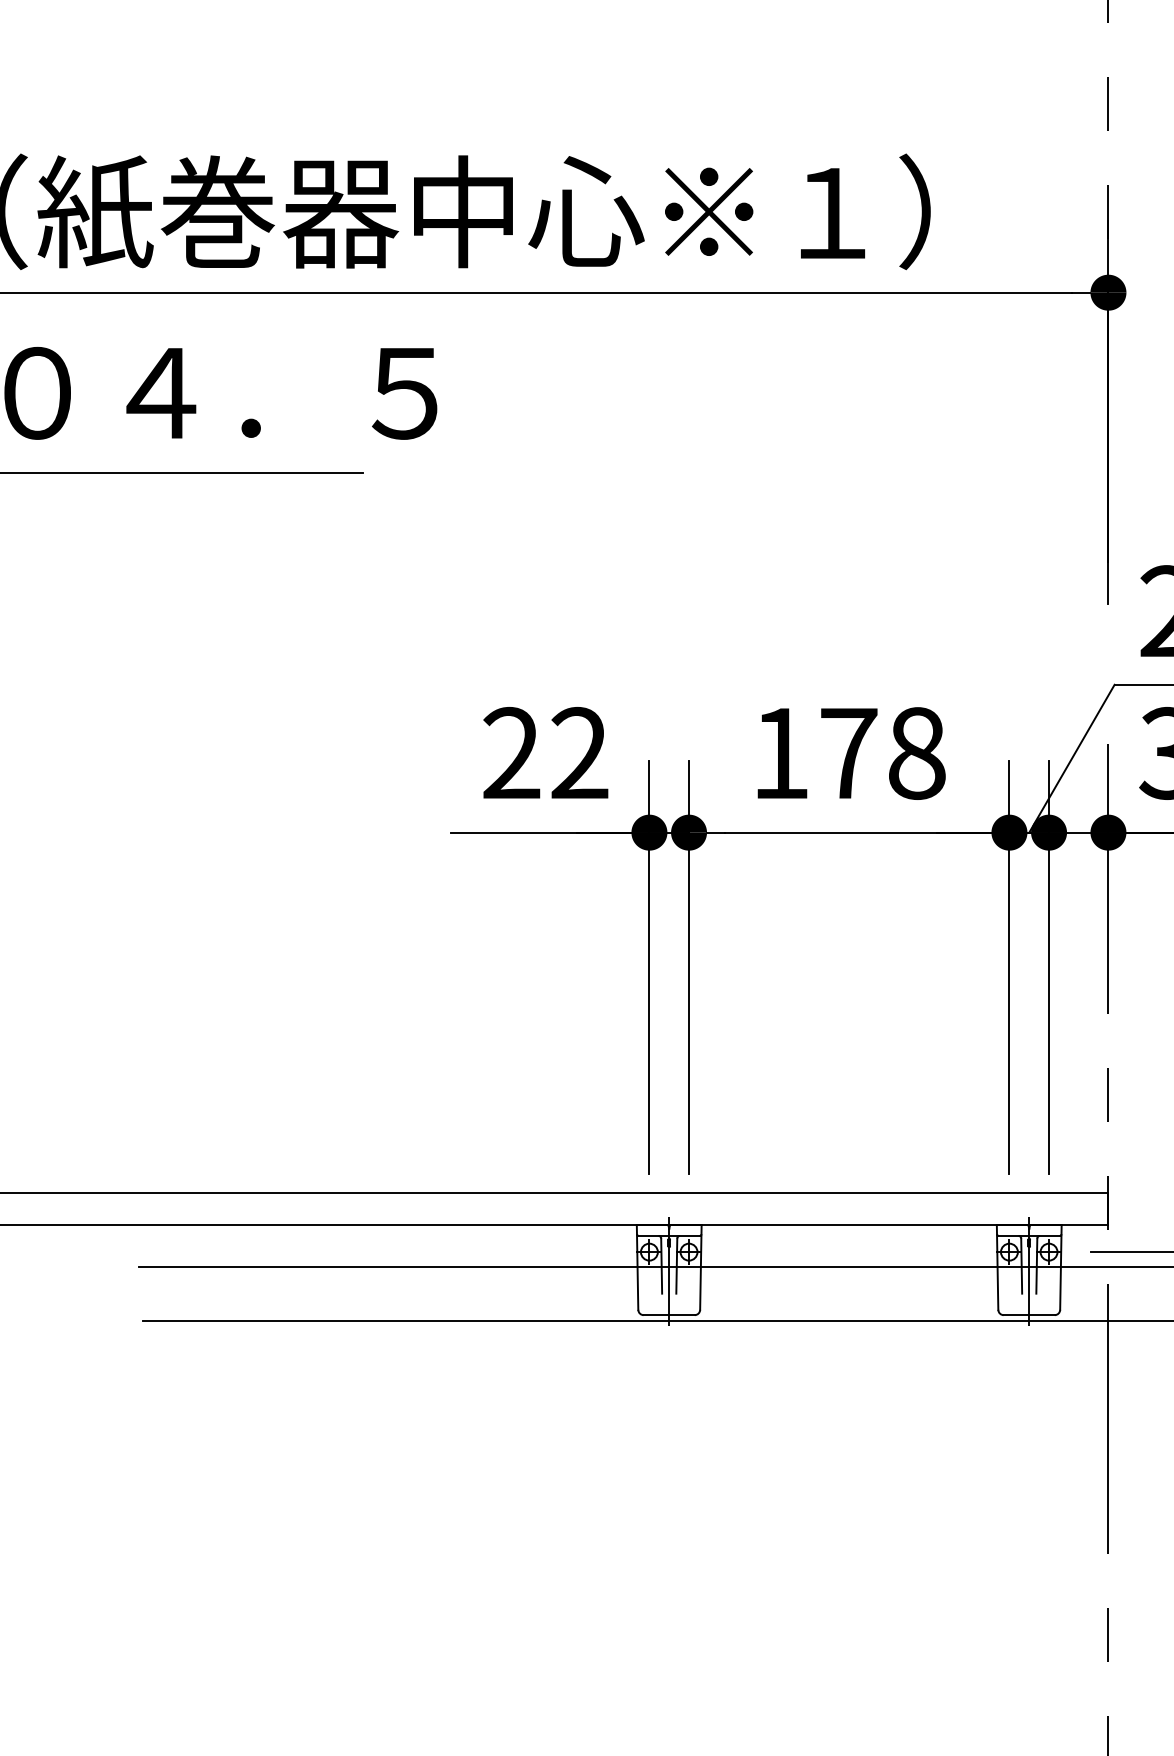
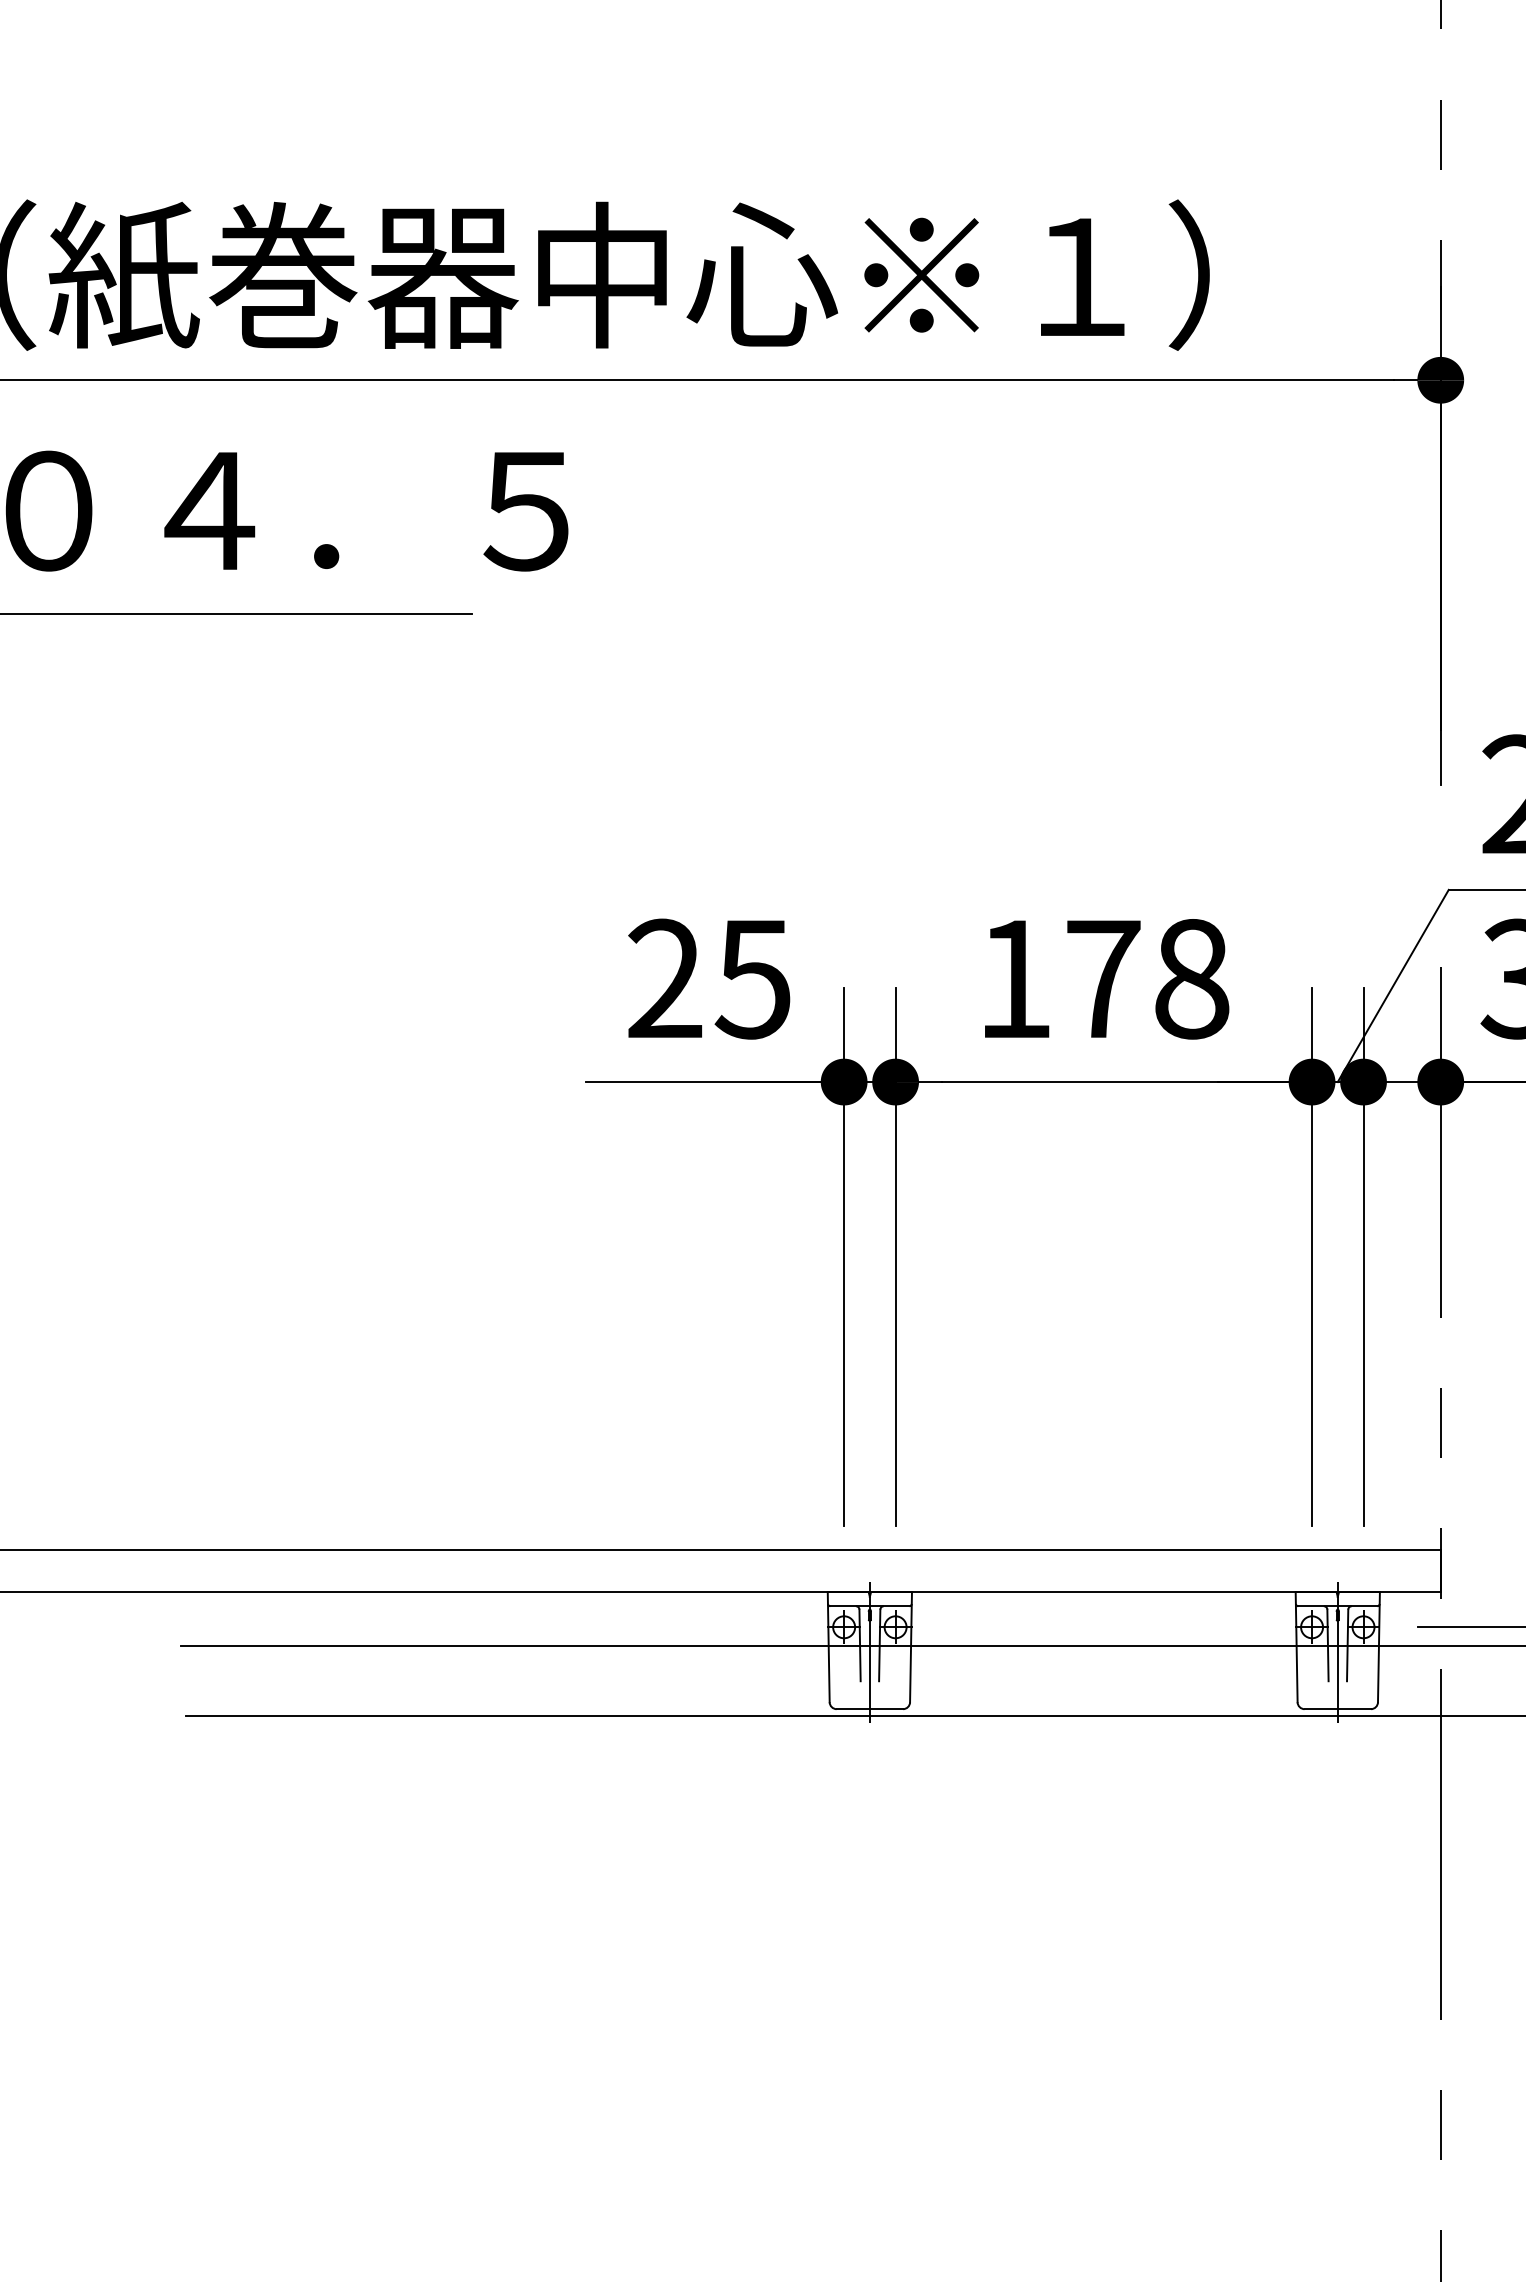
text: (578, 752) -> (752, 978), 22 -> 25

